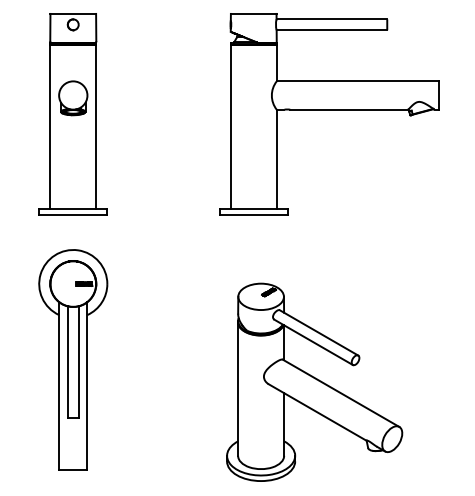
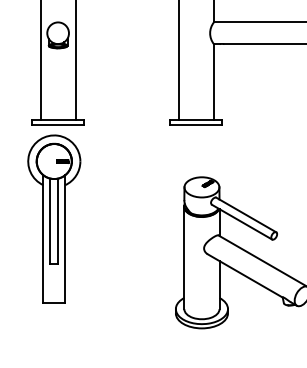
part: (73, 359) -> (54, 219), moved

